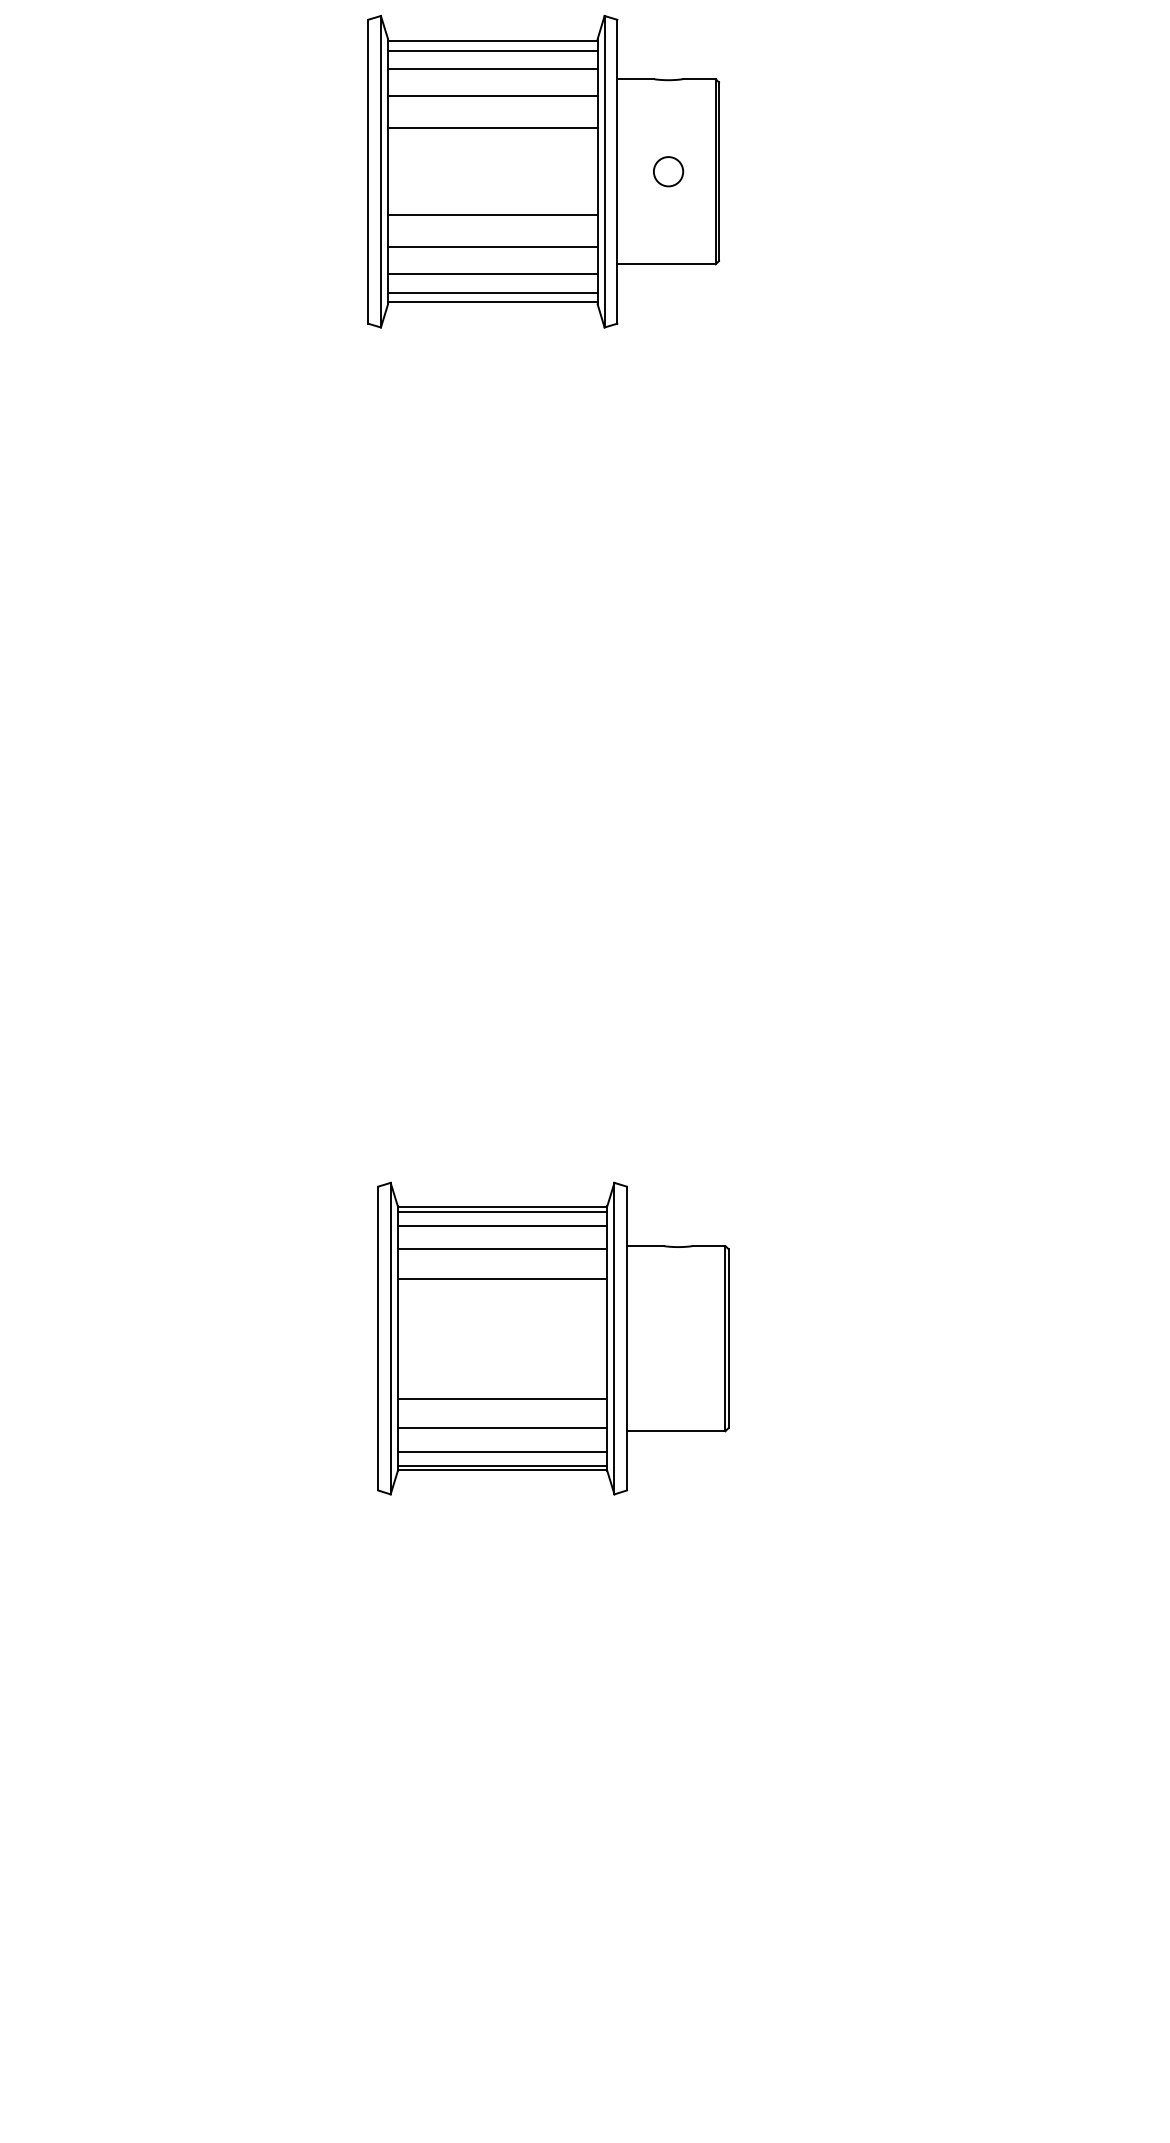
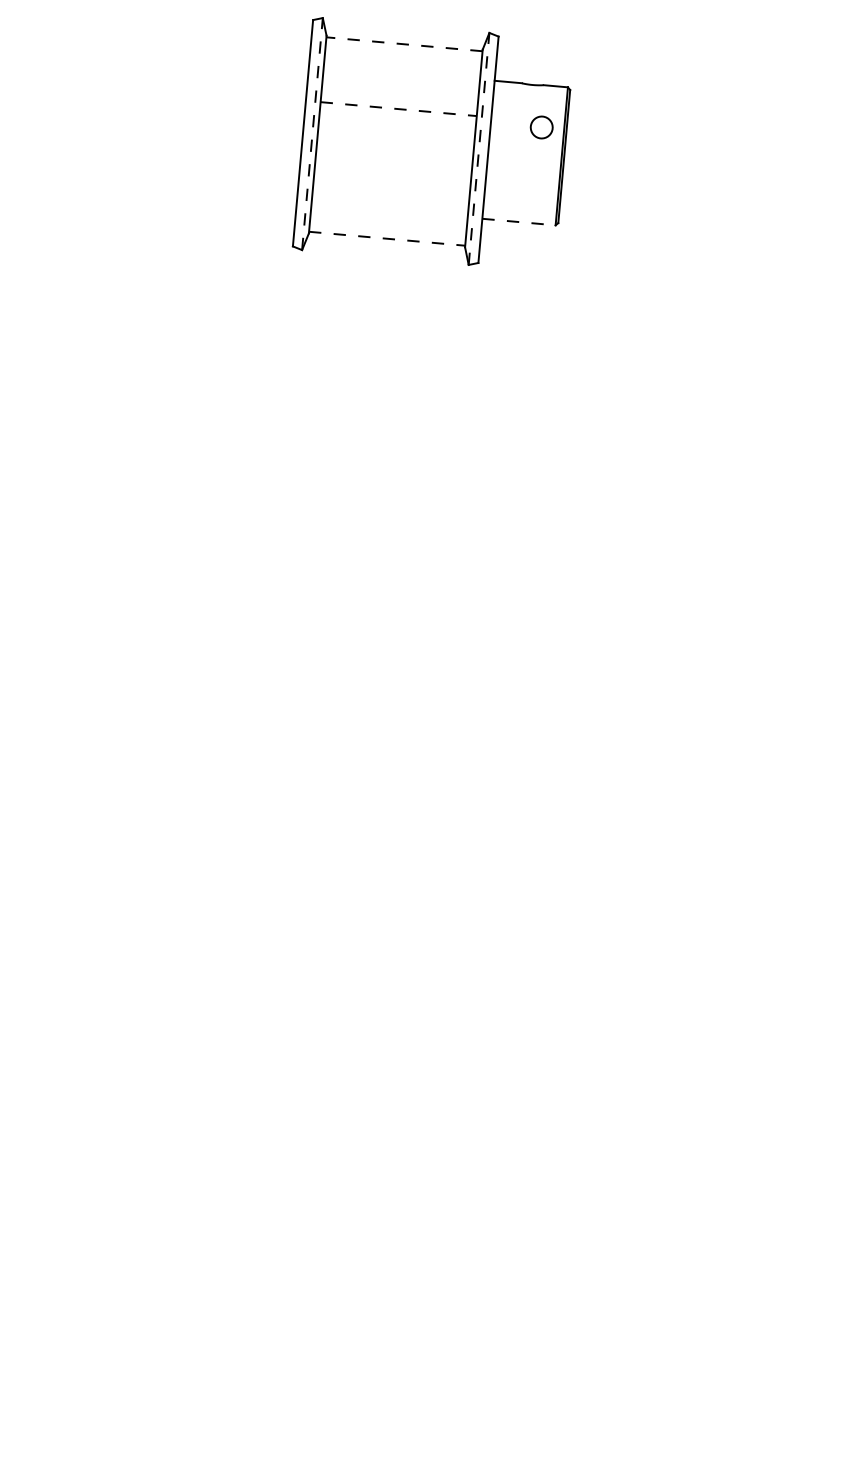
line: (492, 41) -> (404, 44), solid -> dashed
line: (492, 50) -> (403, 51), removed
line: (492, 69) -> (402, 65), removed
line: (492, 96) -> (400, 85), removed
line: (492, 128) -> (398, 109), solid -> dashed
line: (380, 171) -> (312, 133), solid -> dashed
line: (604, 171) -> (479, 148), solid -> dashed
circle: (668, 171) -> (541, 127), moved
line: (492, 215) -> (392, 174), removed
line: (492, 247) -> (390, 197), removed
line: (666, 264) -> (519, 222), solid -> dashed
line: (492, 274) -> (388, 218), removed
line: (492, 292) -> (387, 231), removed
line: (492, 302) -> (386, 238), solid -> dashed
part: (553, 1338) -> (363, 1014), removed

